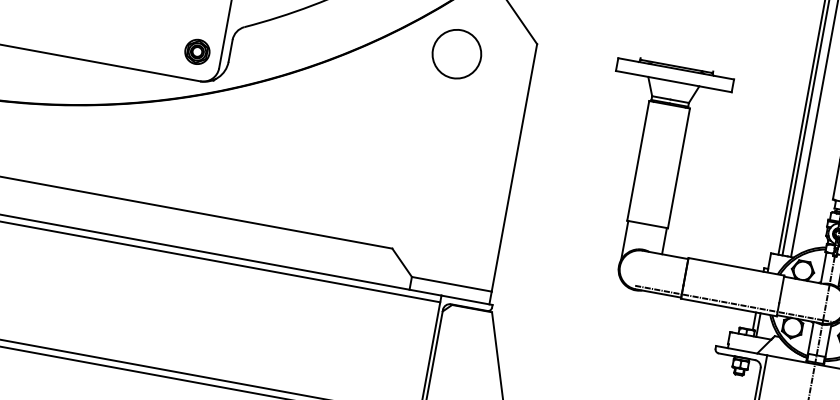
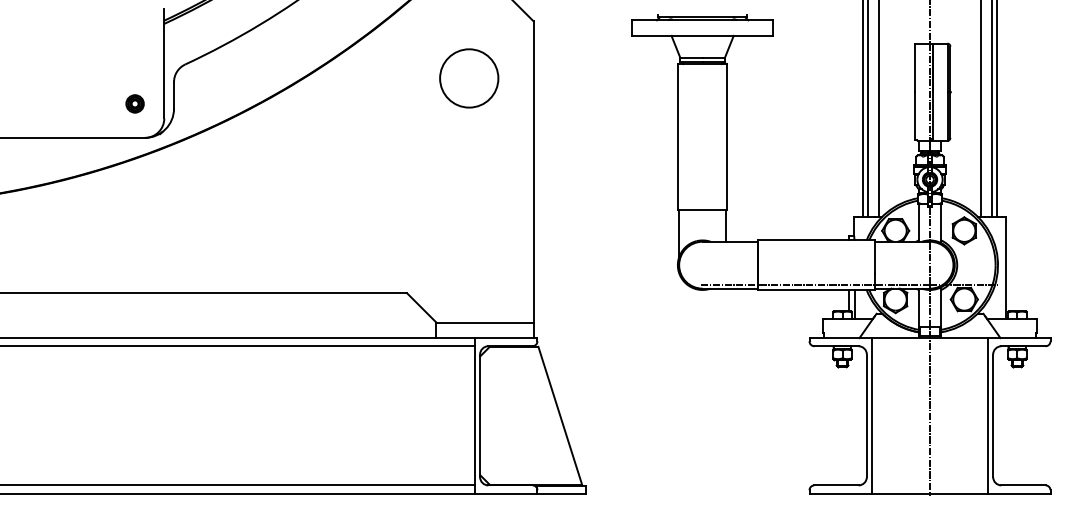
part: (196, 51) -> (134, 103), size x0.6
circle: (457, 54) -> (469, 78), moved

